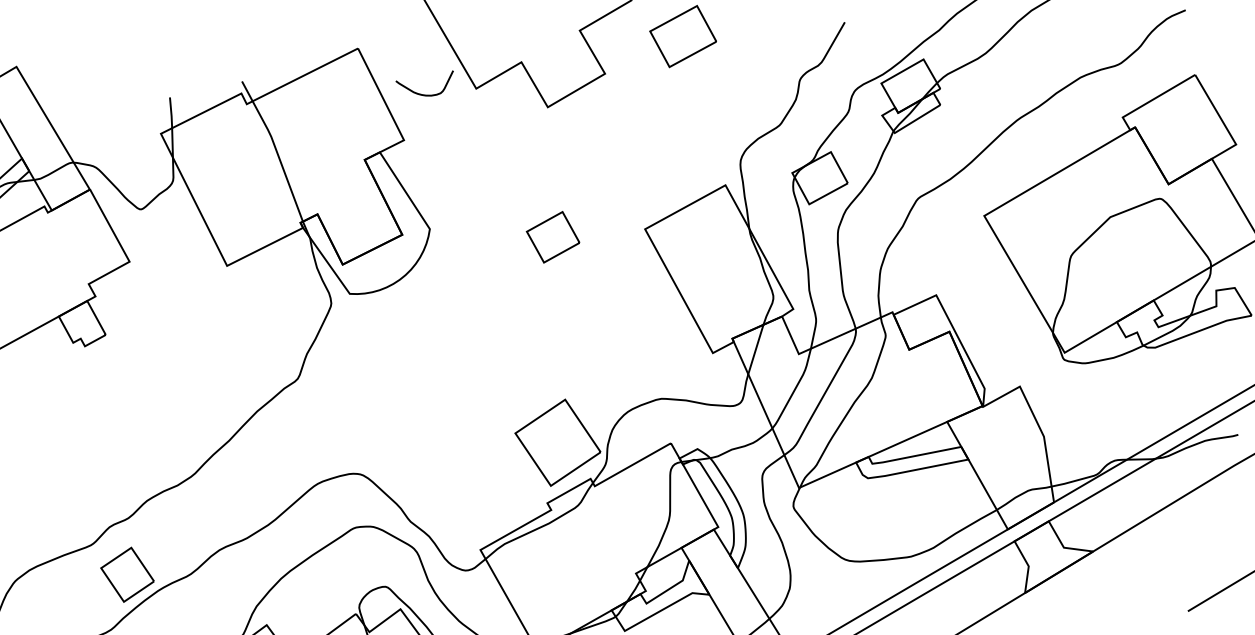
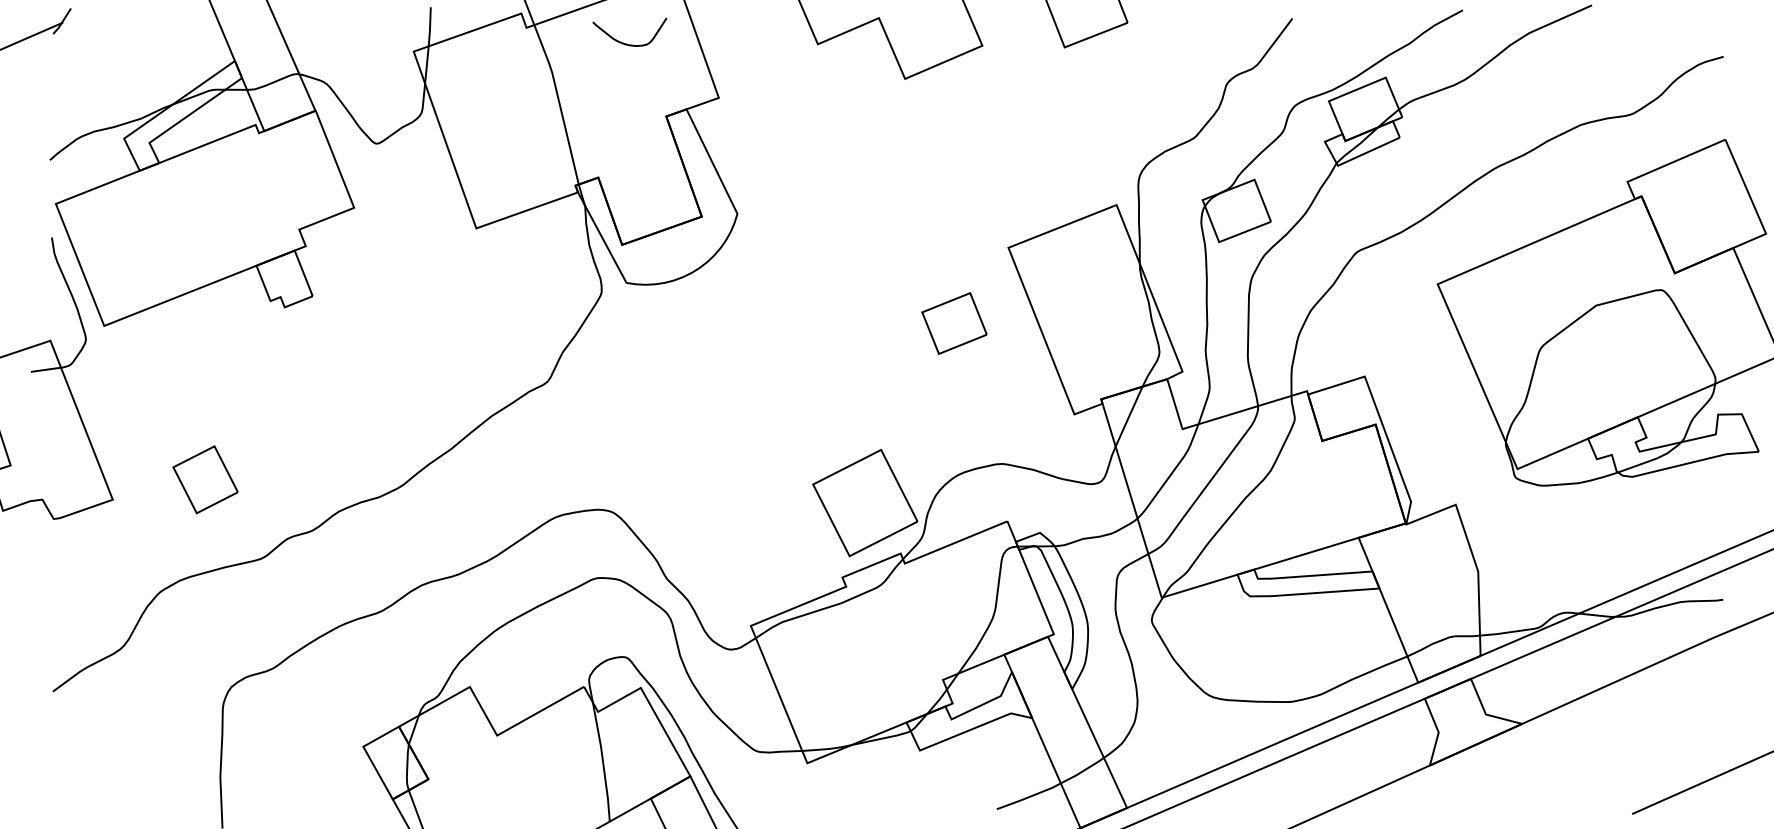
curve: (425, 94) -> (627, 43), moved
part: (553, 237) -> (954, 323), moved
part: (127, 574) -> (205, 479), moved

